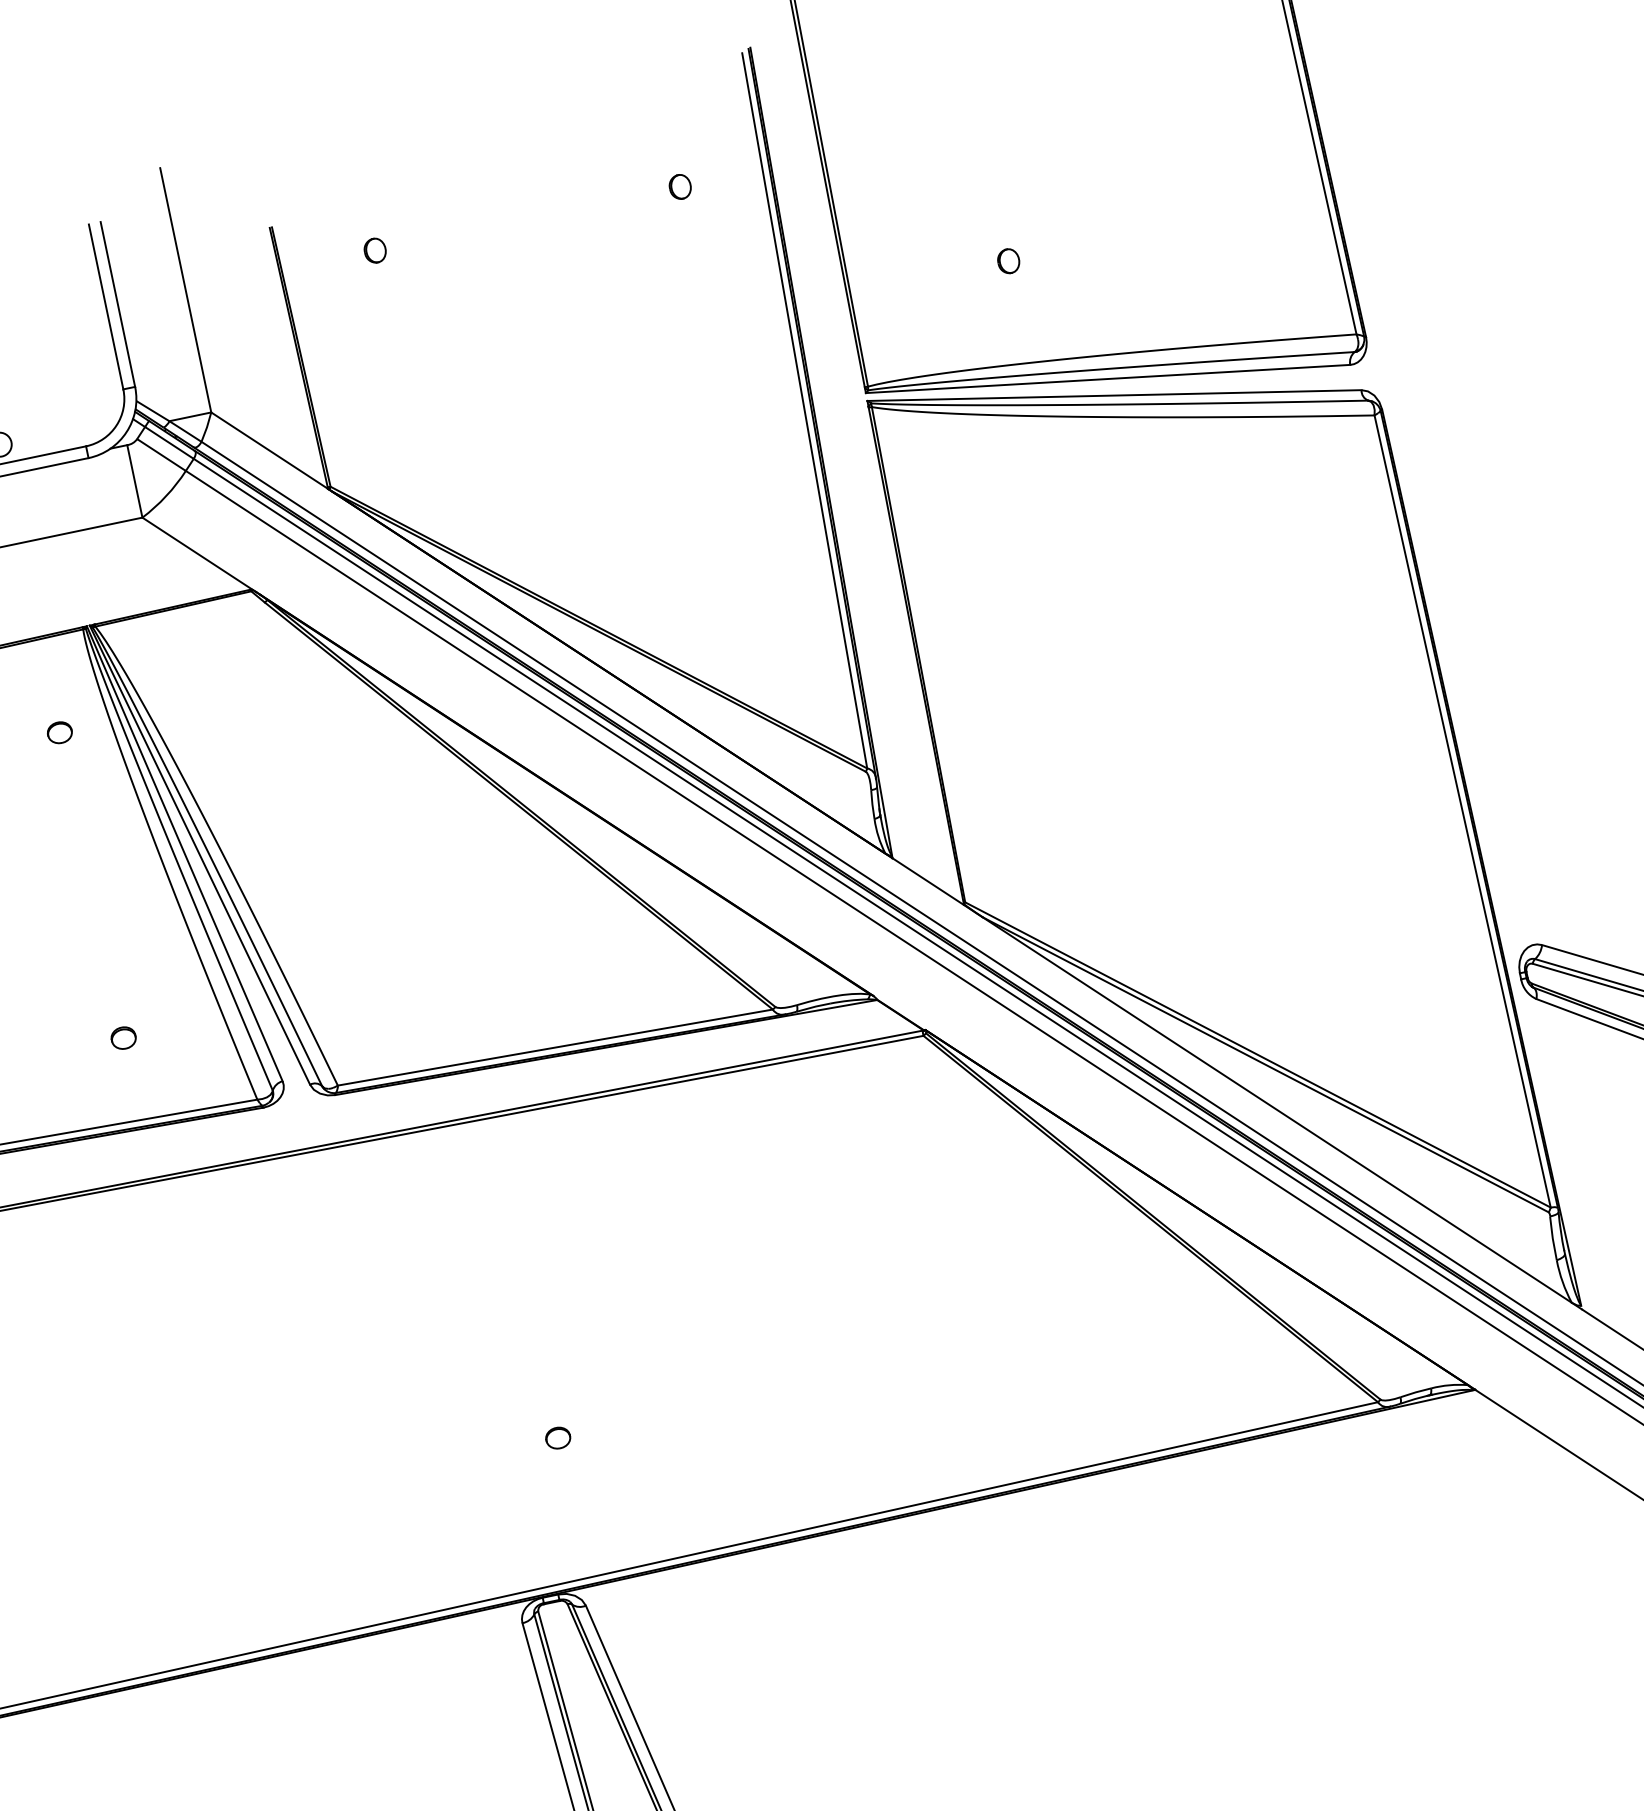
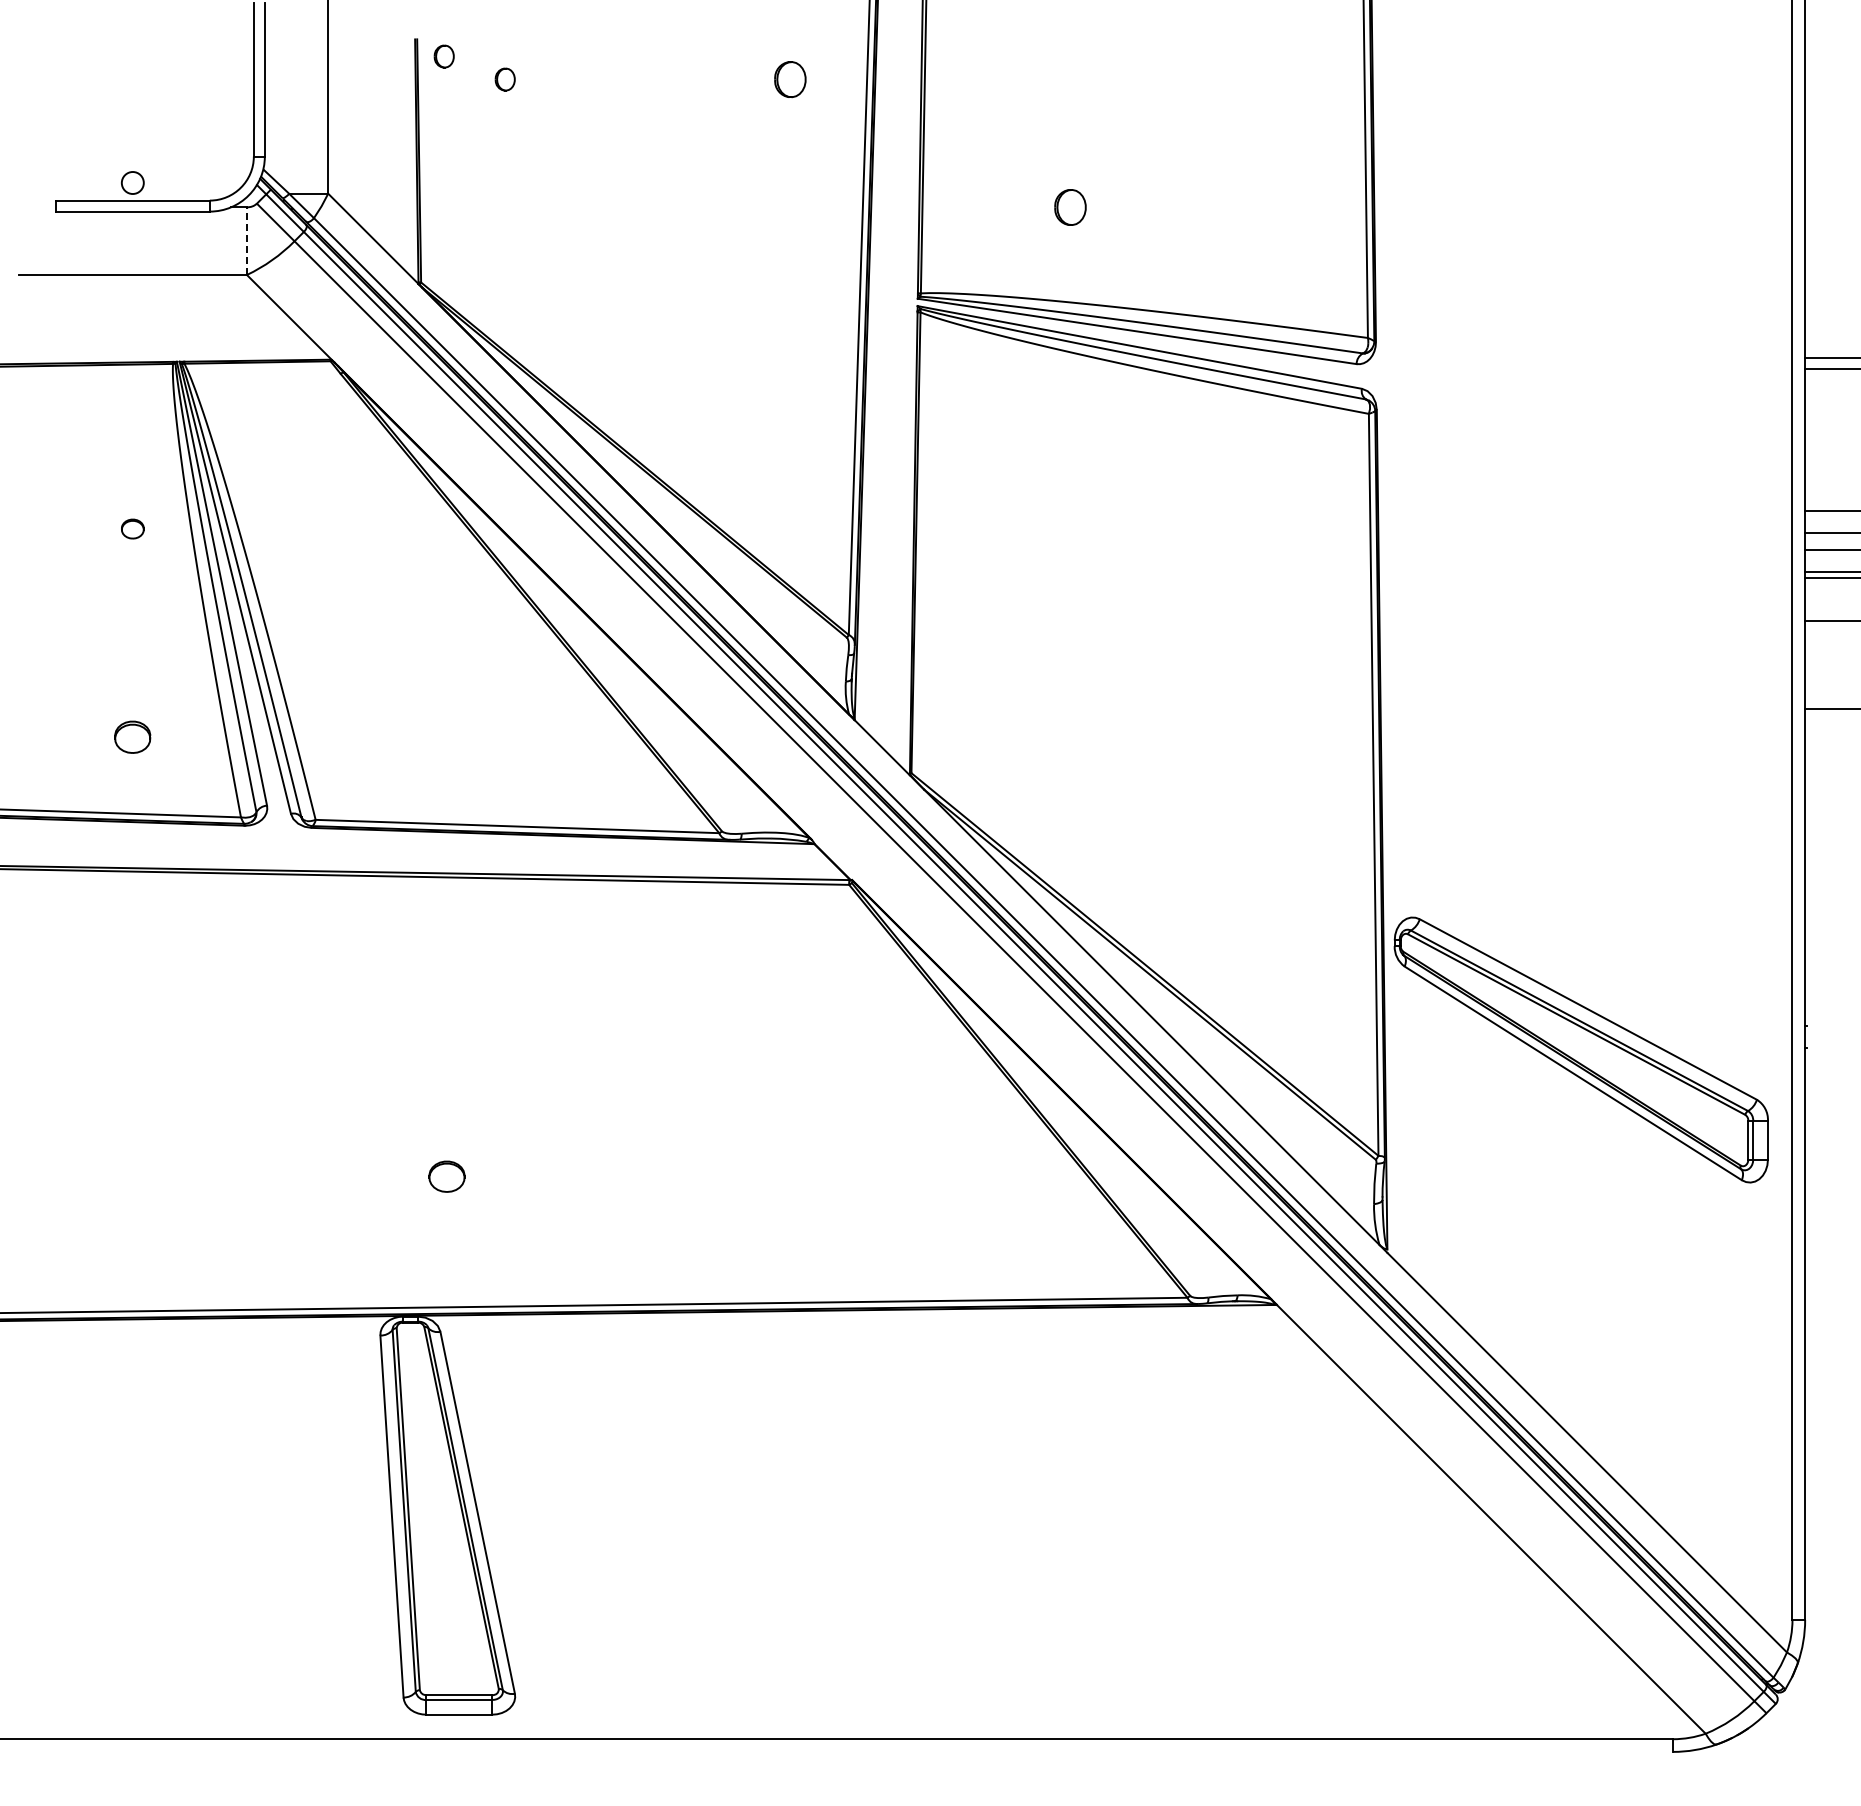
part: (679, 187) -> (789, 79), size x1.6
part: (303, 239) -> (443, 56), added
part: (1007, 261) -> (1069, 207), size x1.6
line: (134, 481) -> (246, 241), solid -> dashed
part: (59, 732) -> (132, 528), moved
part: (123, 1038) -> (132, 737), size x1.6
part: (557, 1438) -> (446, 1176), size x1.6

